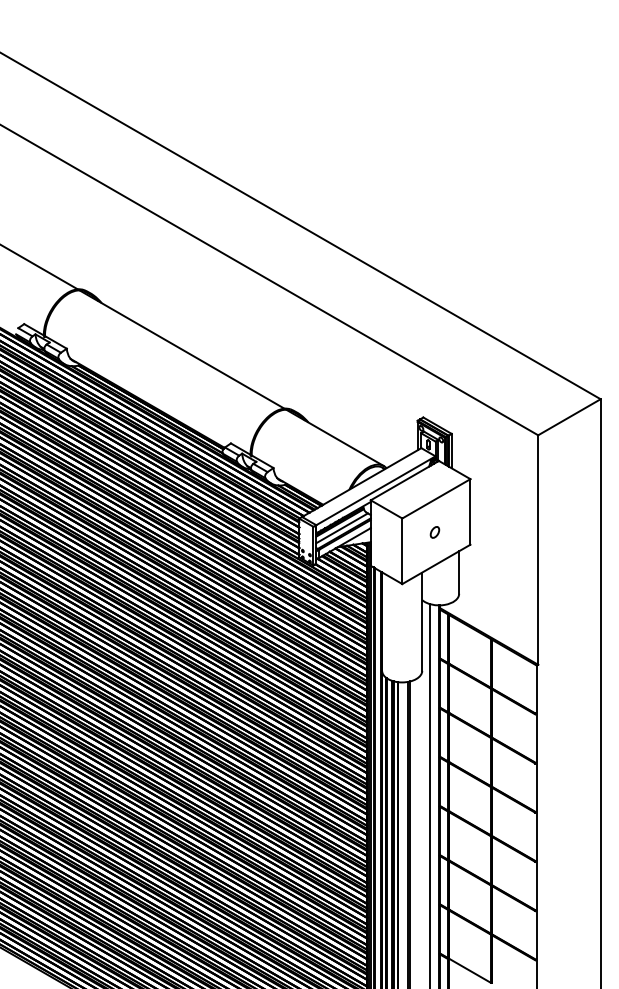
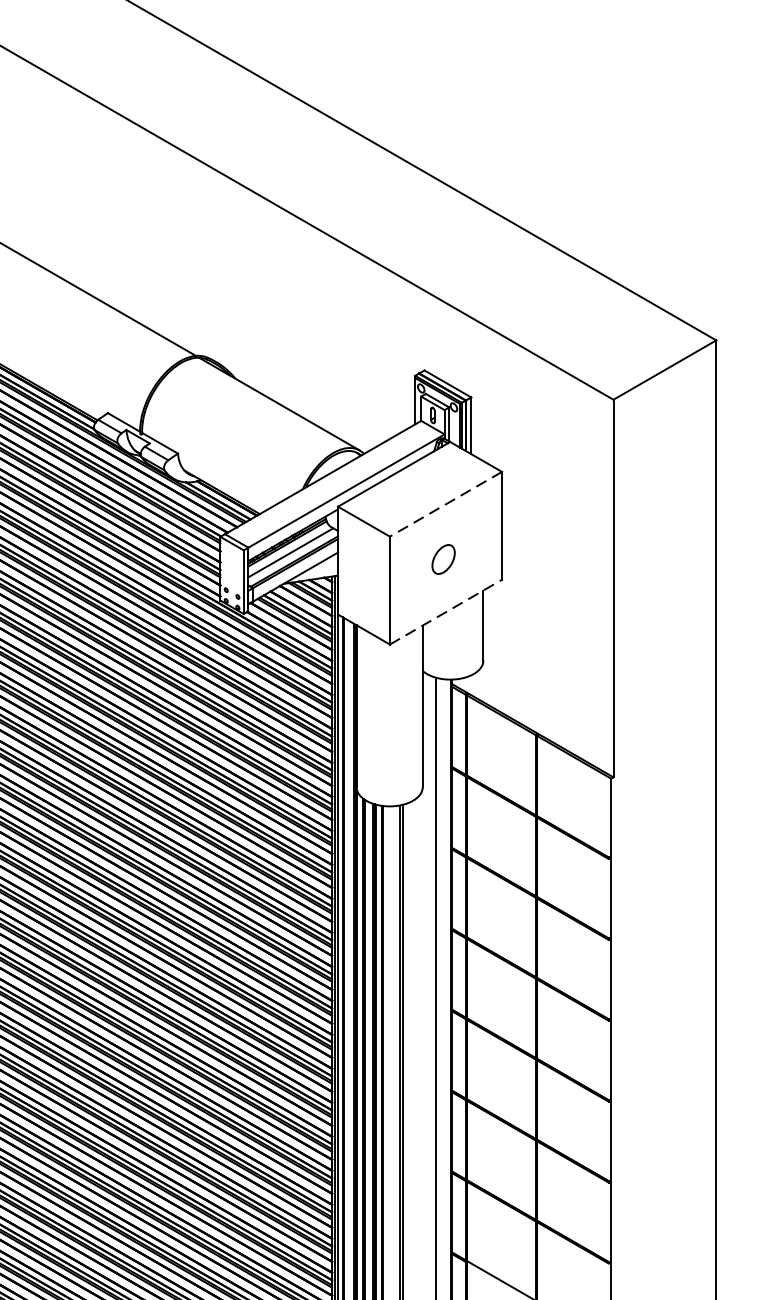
line: (435, 499) -> (444, 505), solid -> dashed
part: (434, 532) -> (442, 559), size x1.6
line: (436, 564) -> (446, 612), solid -> dashed

